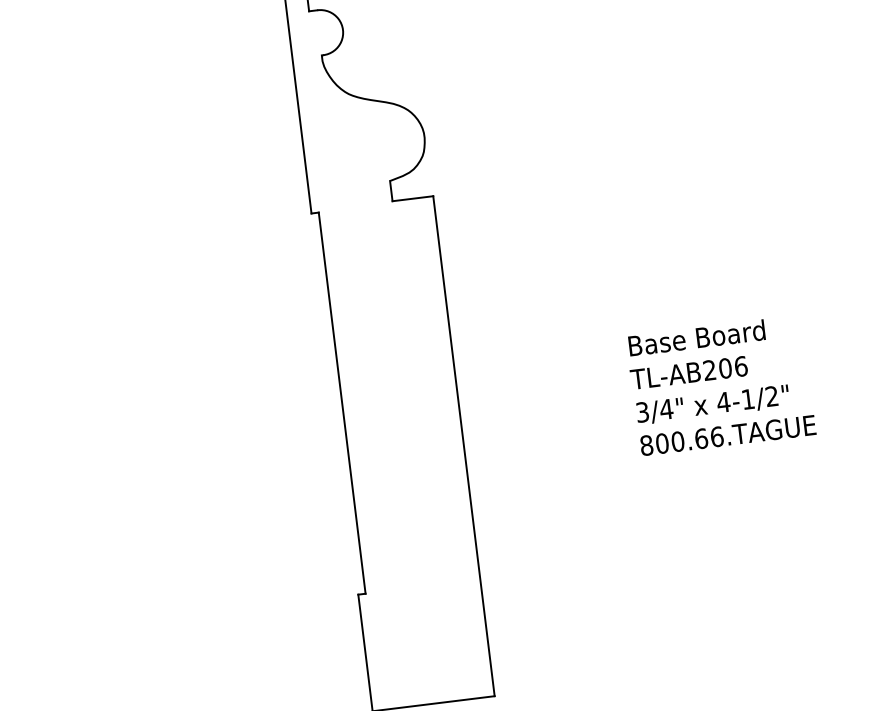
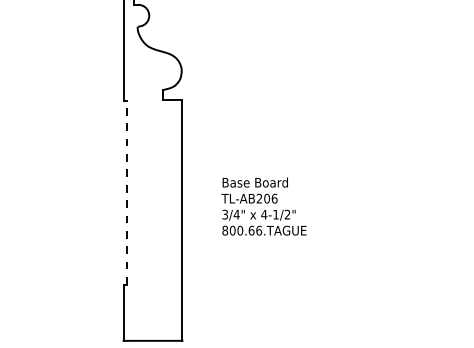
text: (719, 385) -> (263, 206), moved
line: (342, 402) -> (127, 192), solid -> dashed

